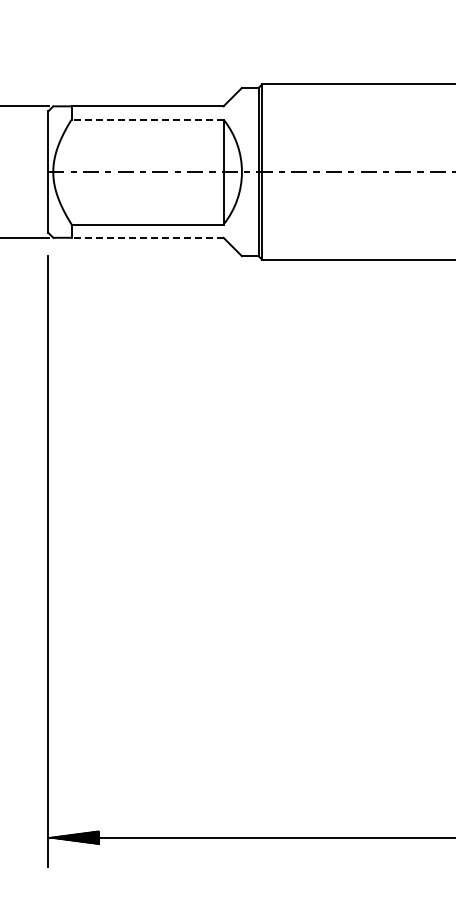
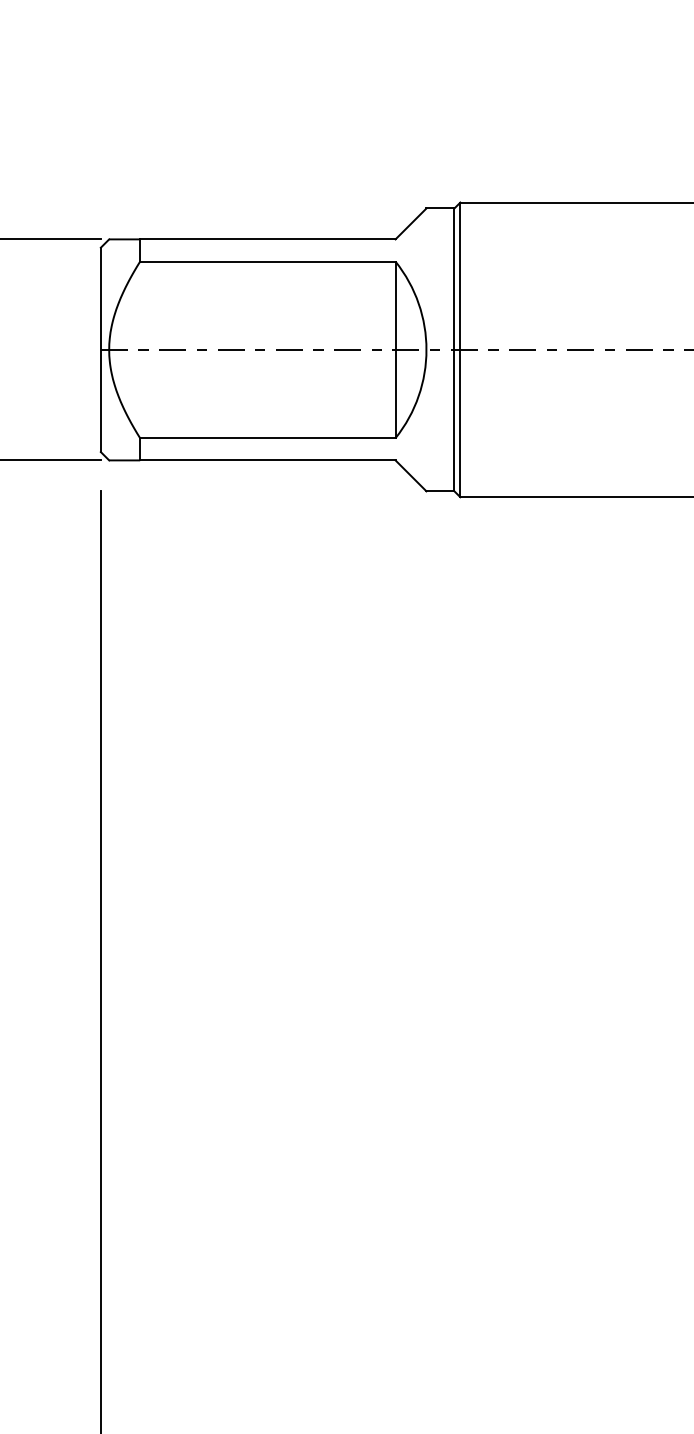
line: (147, 119) -> (267, 261), dashed -> solid
line: (147, 237) -> (267, 459), dashed -> solid

